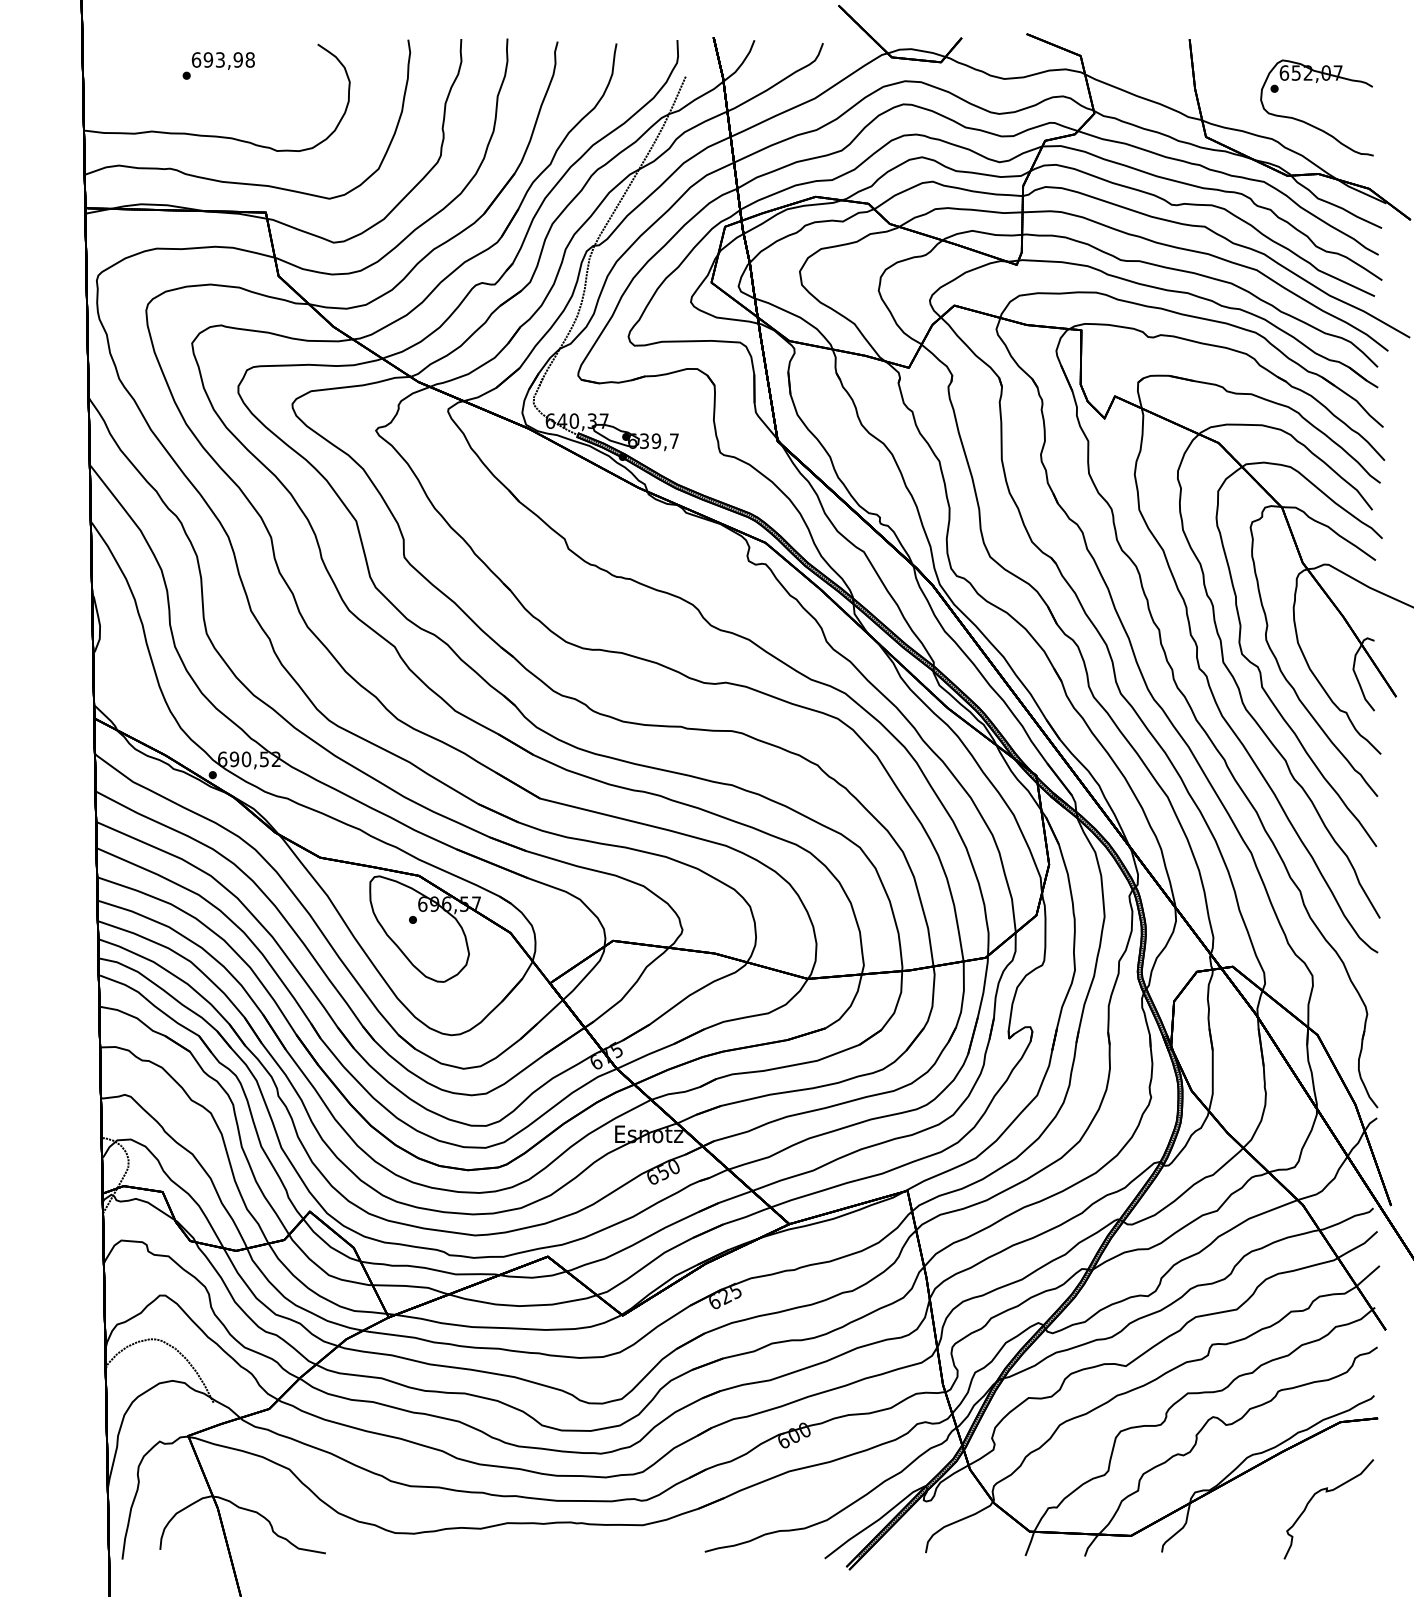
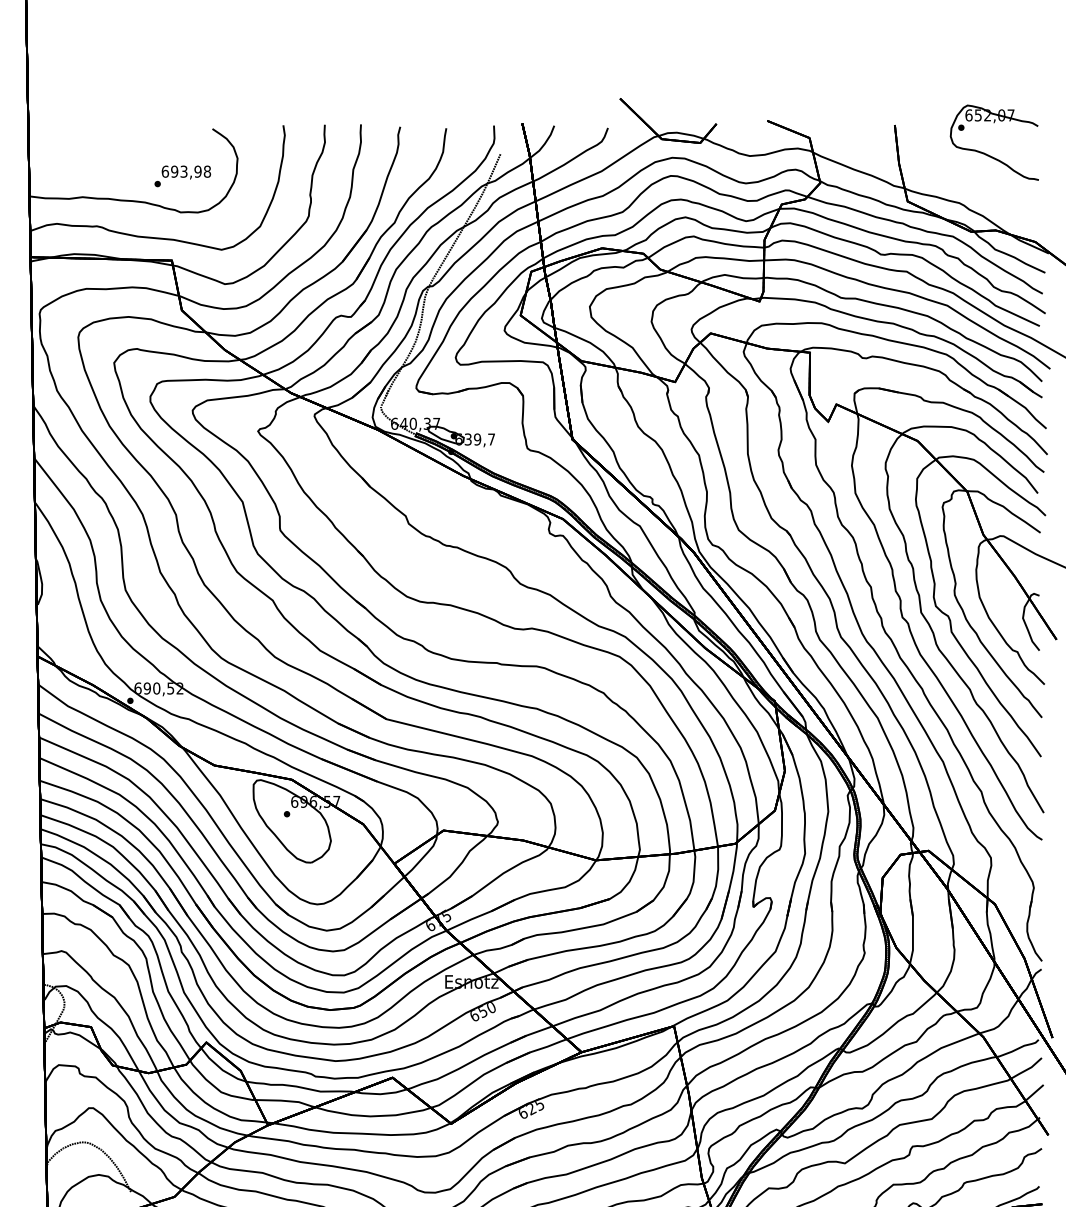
text: (218, 65) -> (182, 176), moved
part: (1309, 123) -> (988, 154), moved

